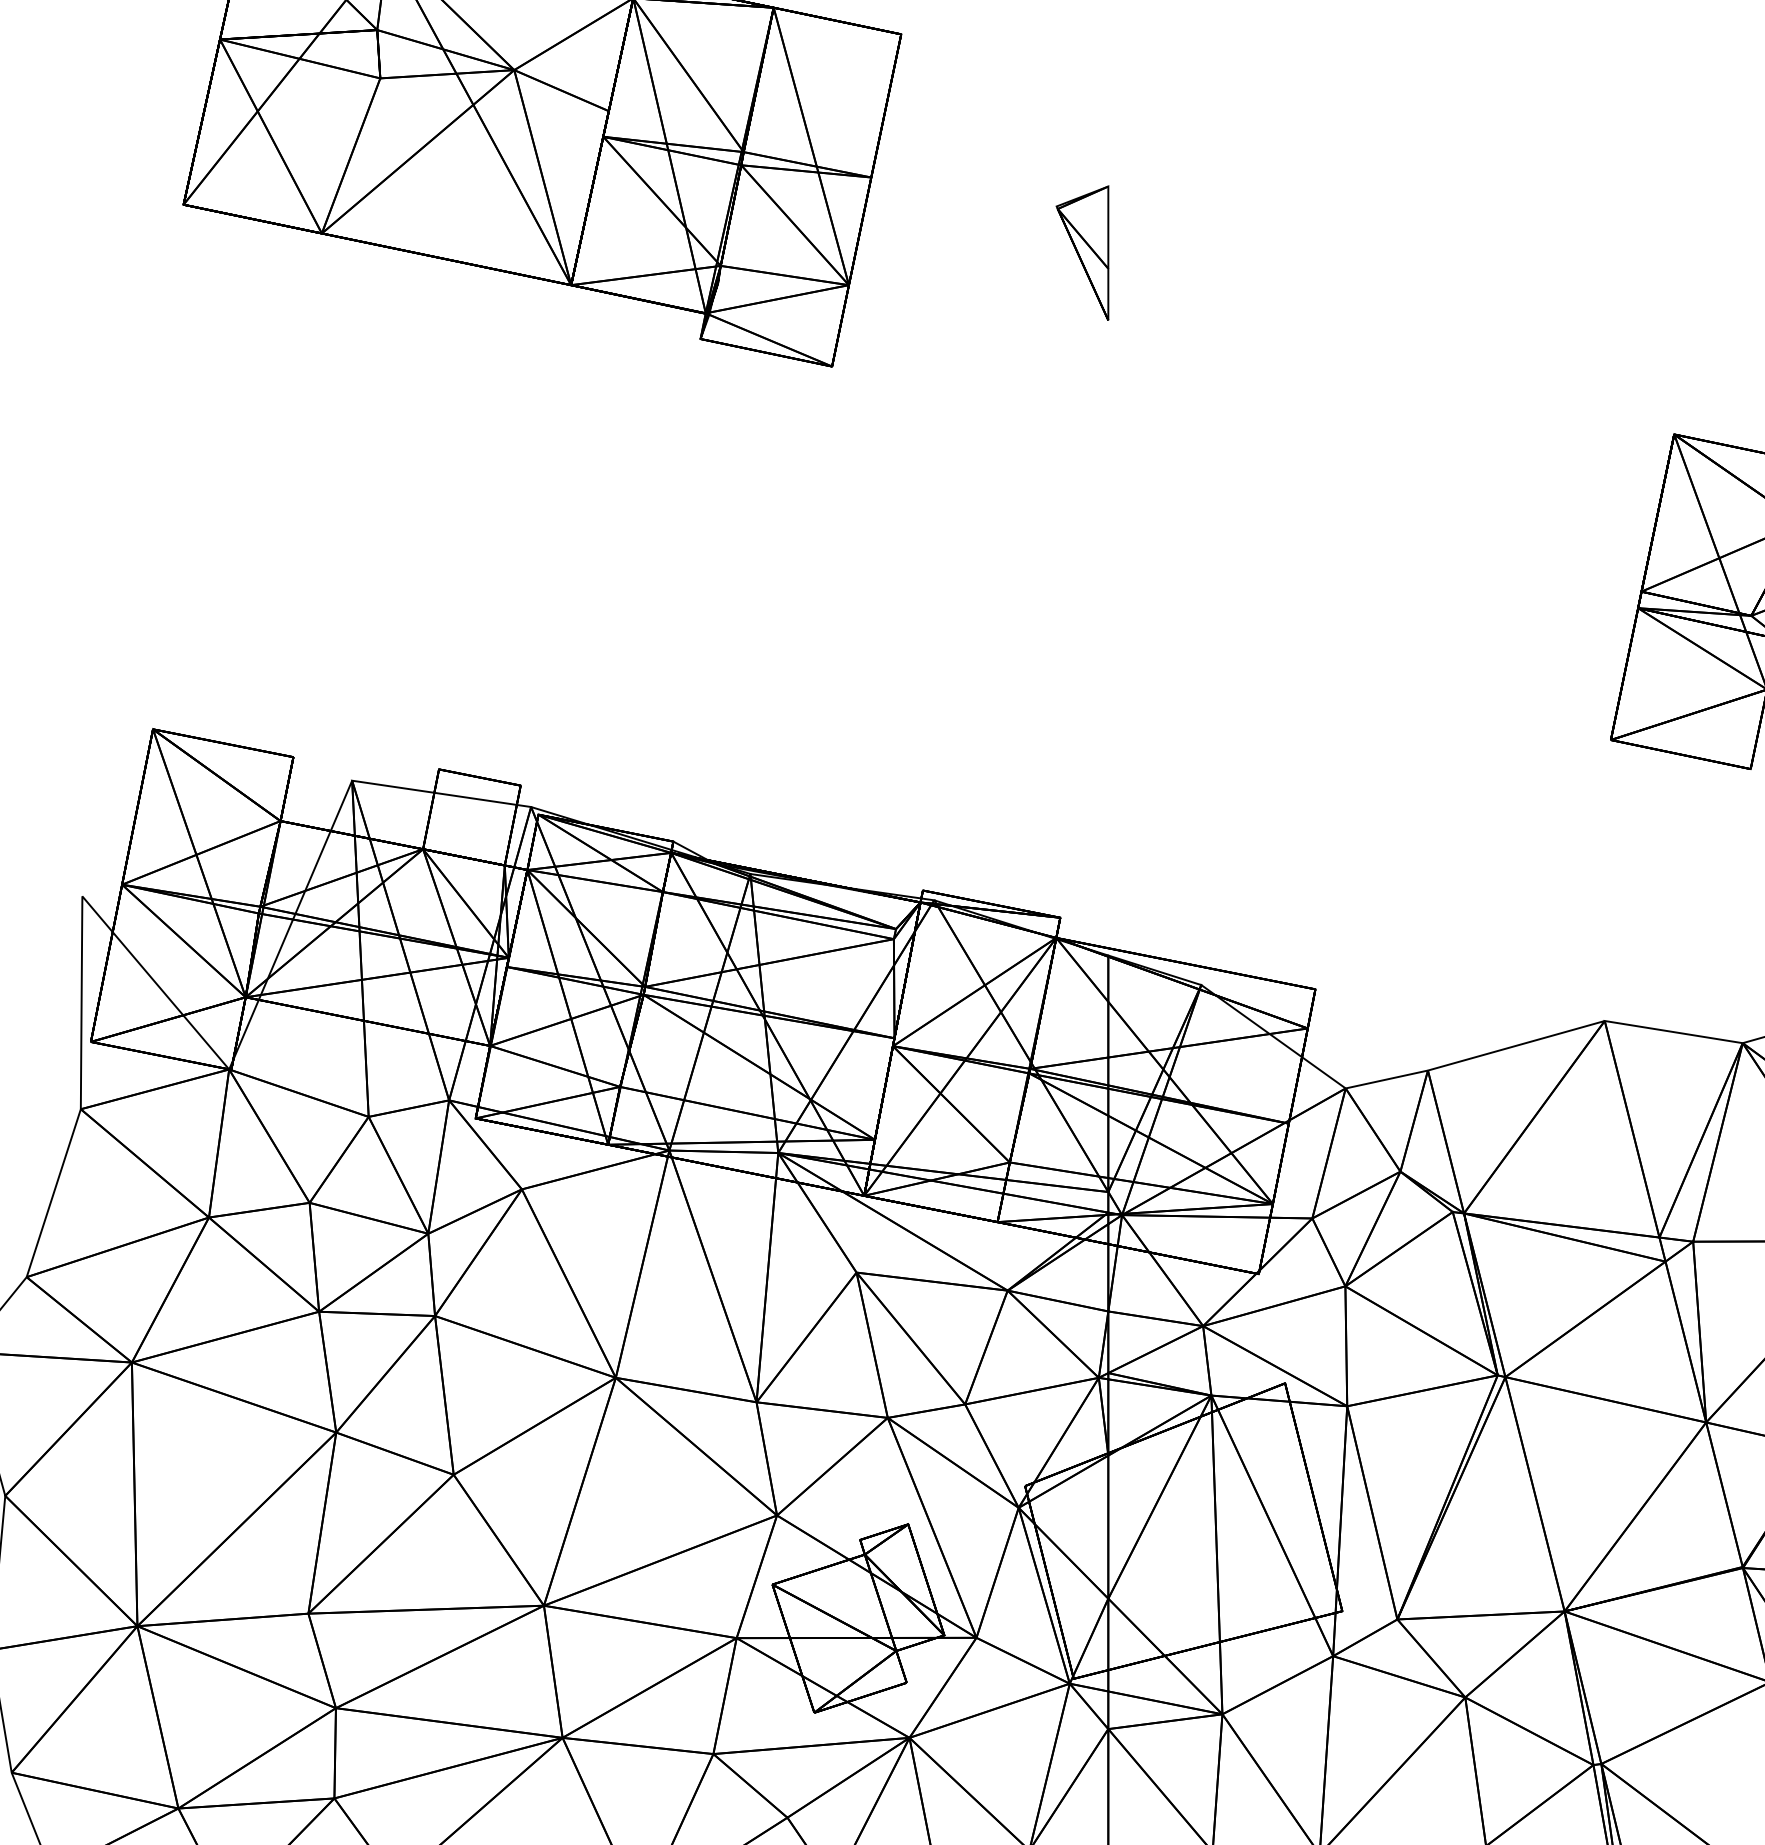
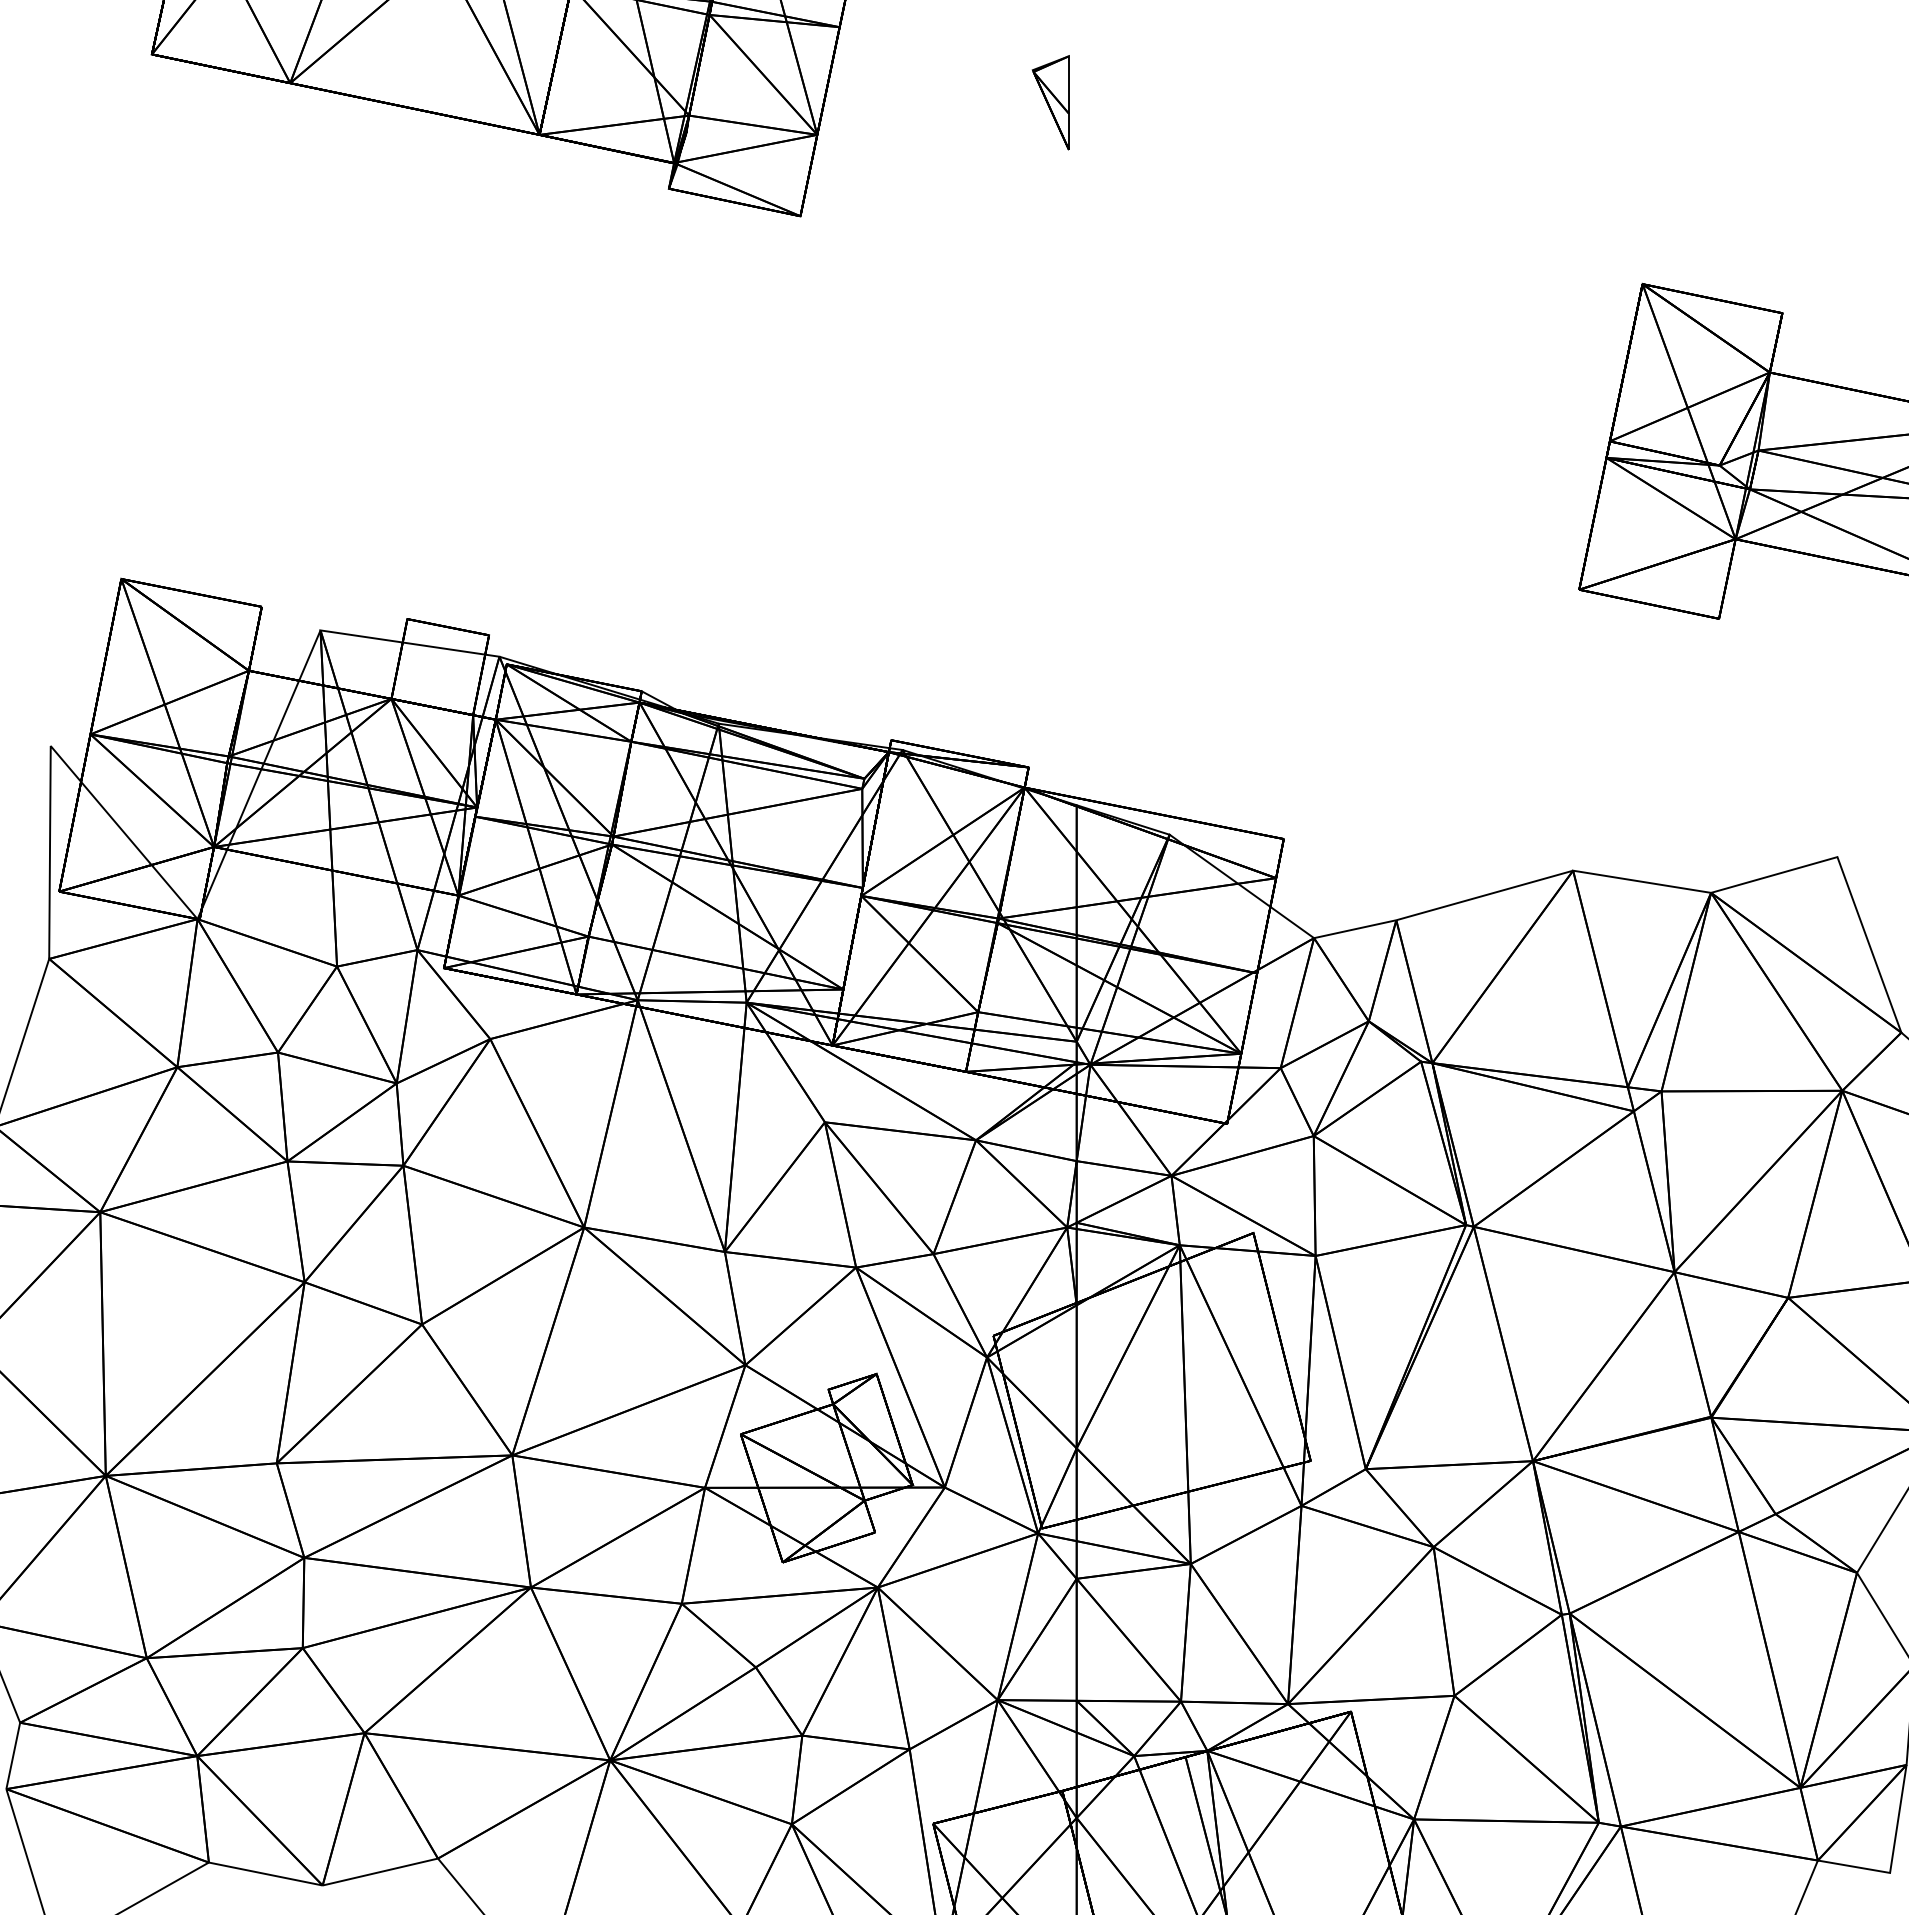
part: (1082, 252) -> (1050, 102), size x0.7

